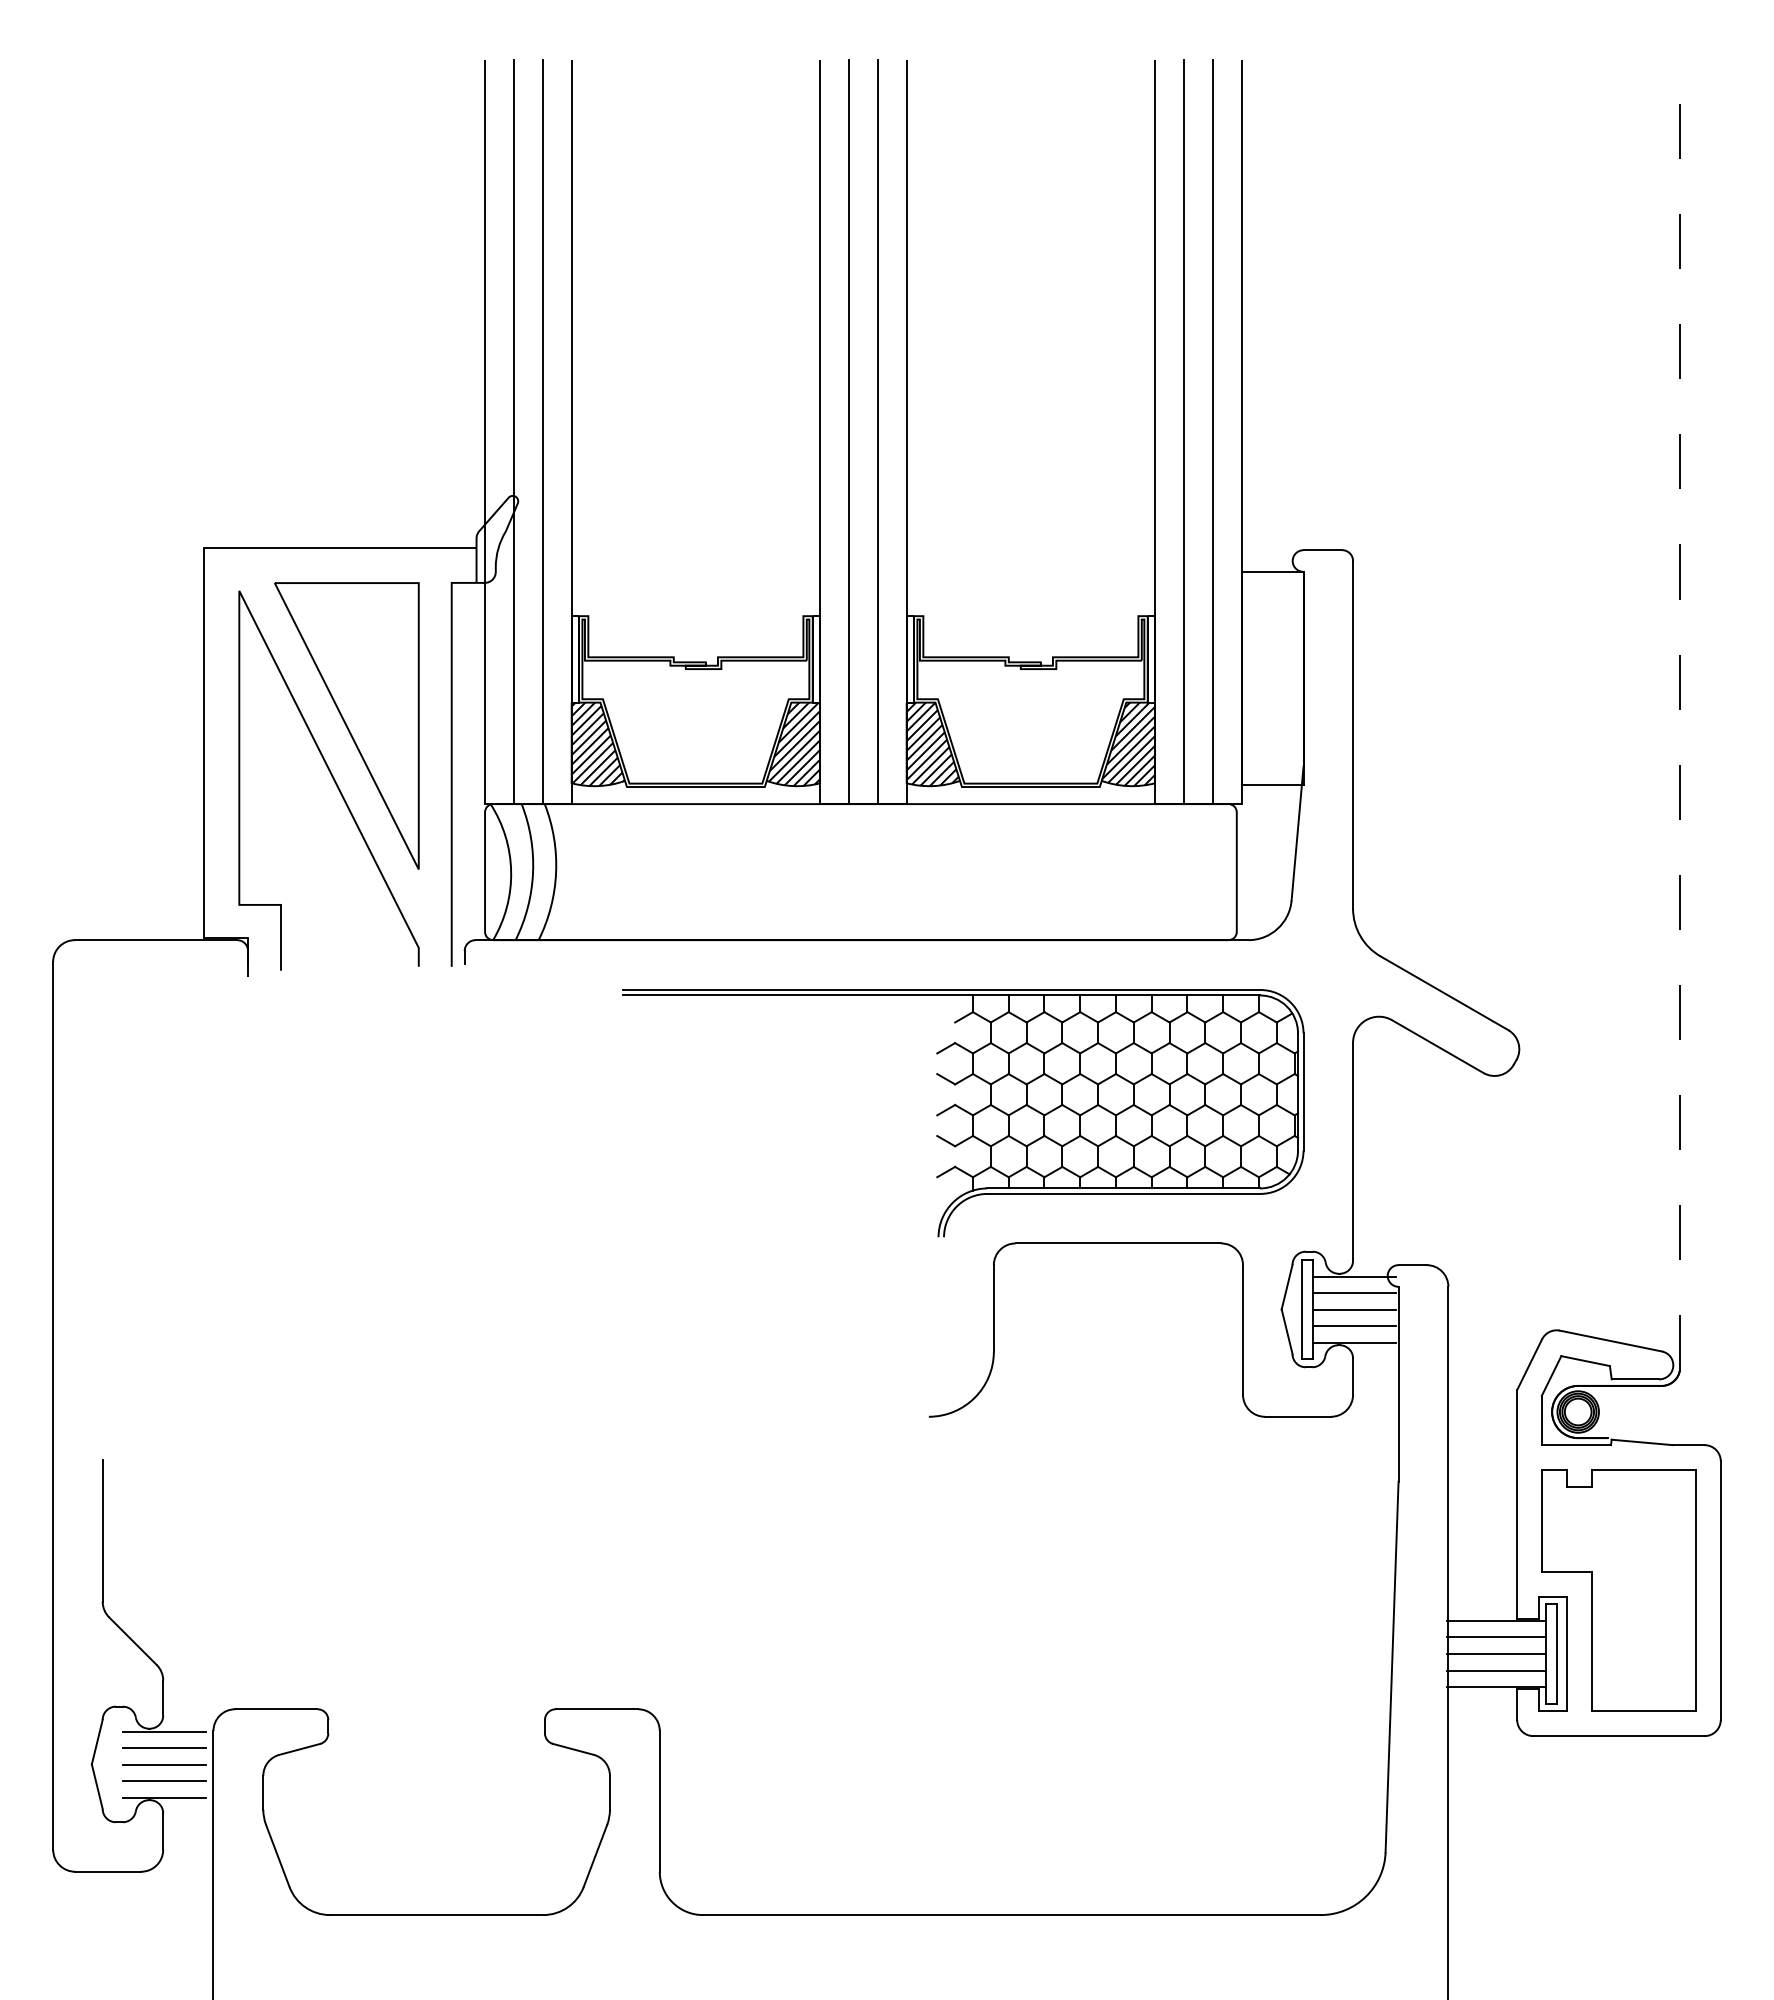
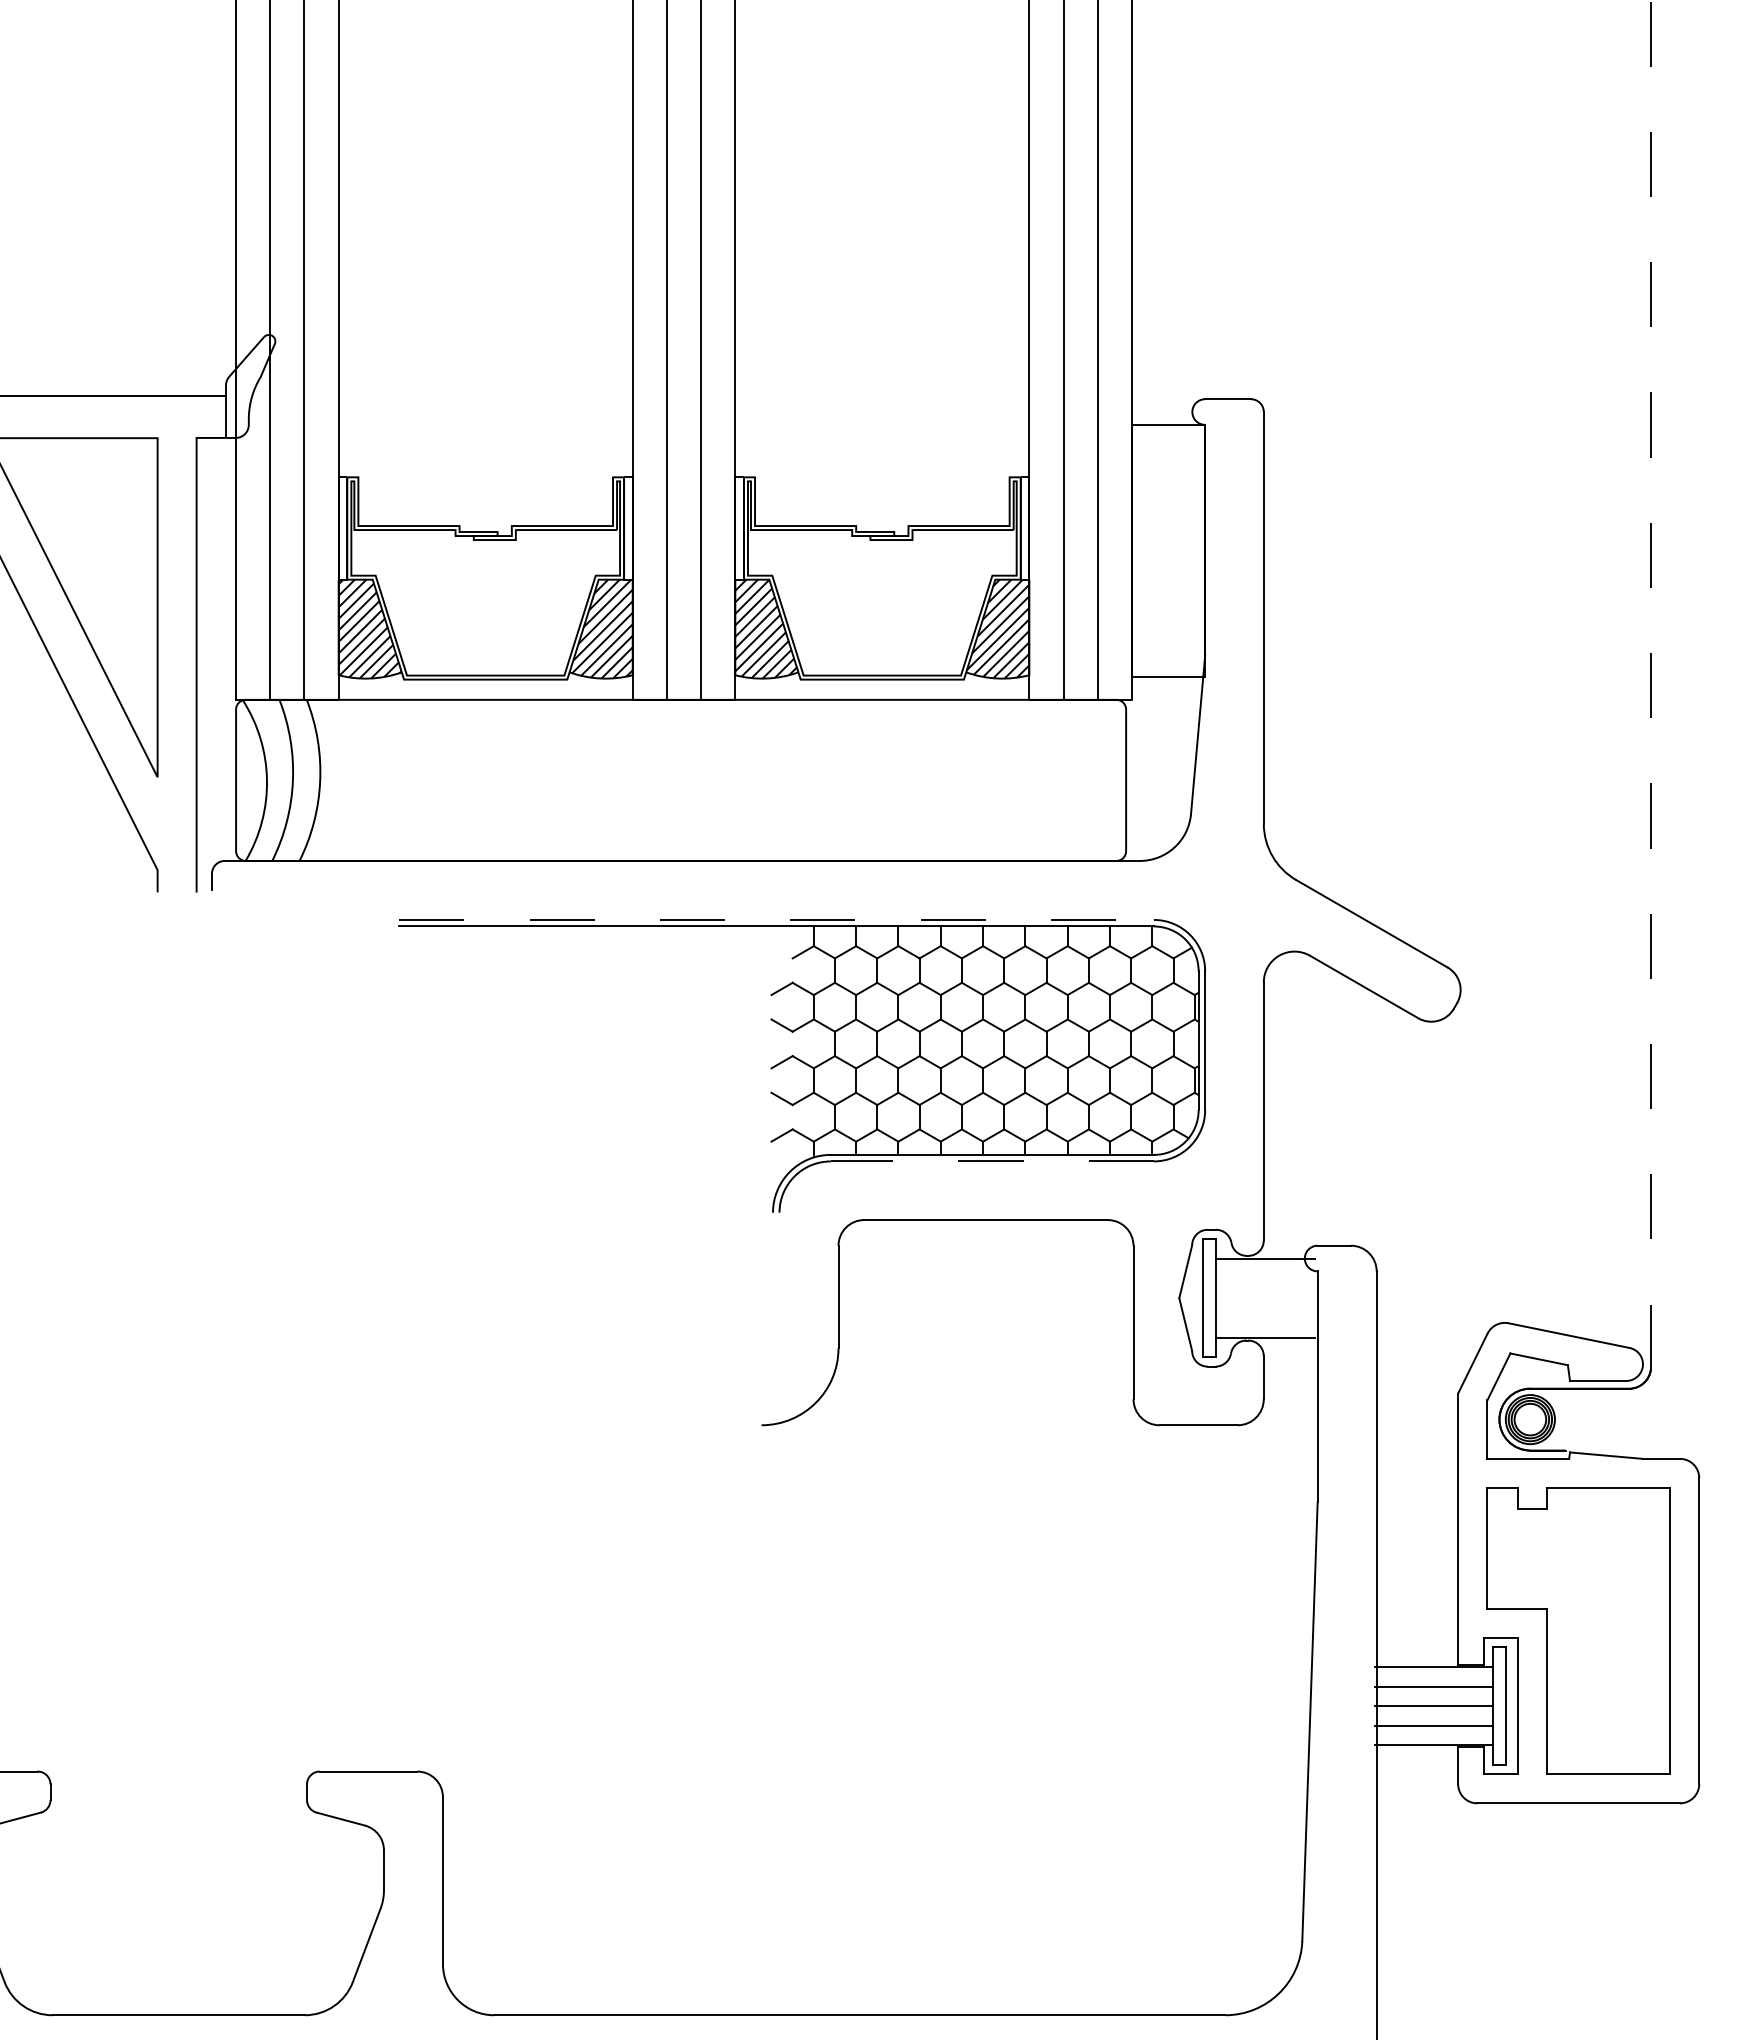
line: (941, 989) -> (776, 919), solid -> dashed
line: (1123, 1193) -> (992, 1160), solid -> dashed
line: (1353, 1293) -> (1264, 1279), removed
line: (1353, 1309) -> (1264, 1298), removed
line: (1353, 1326) -> (1264, 1318), removed

